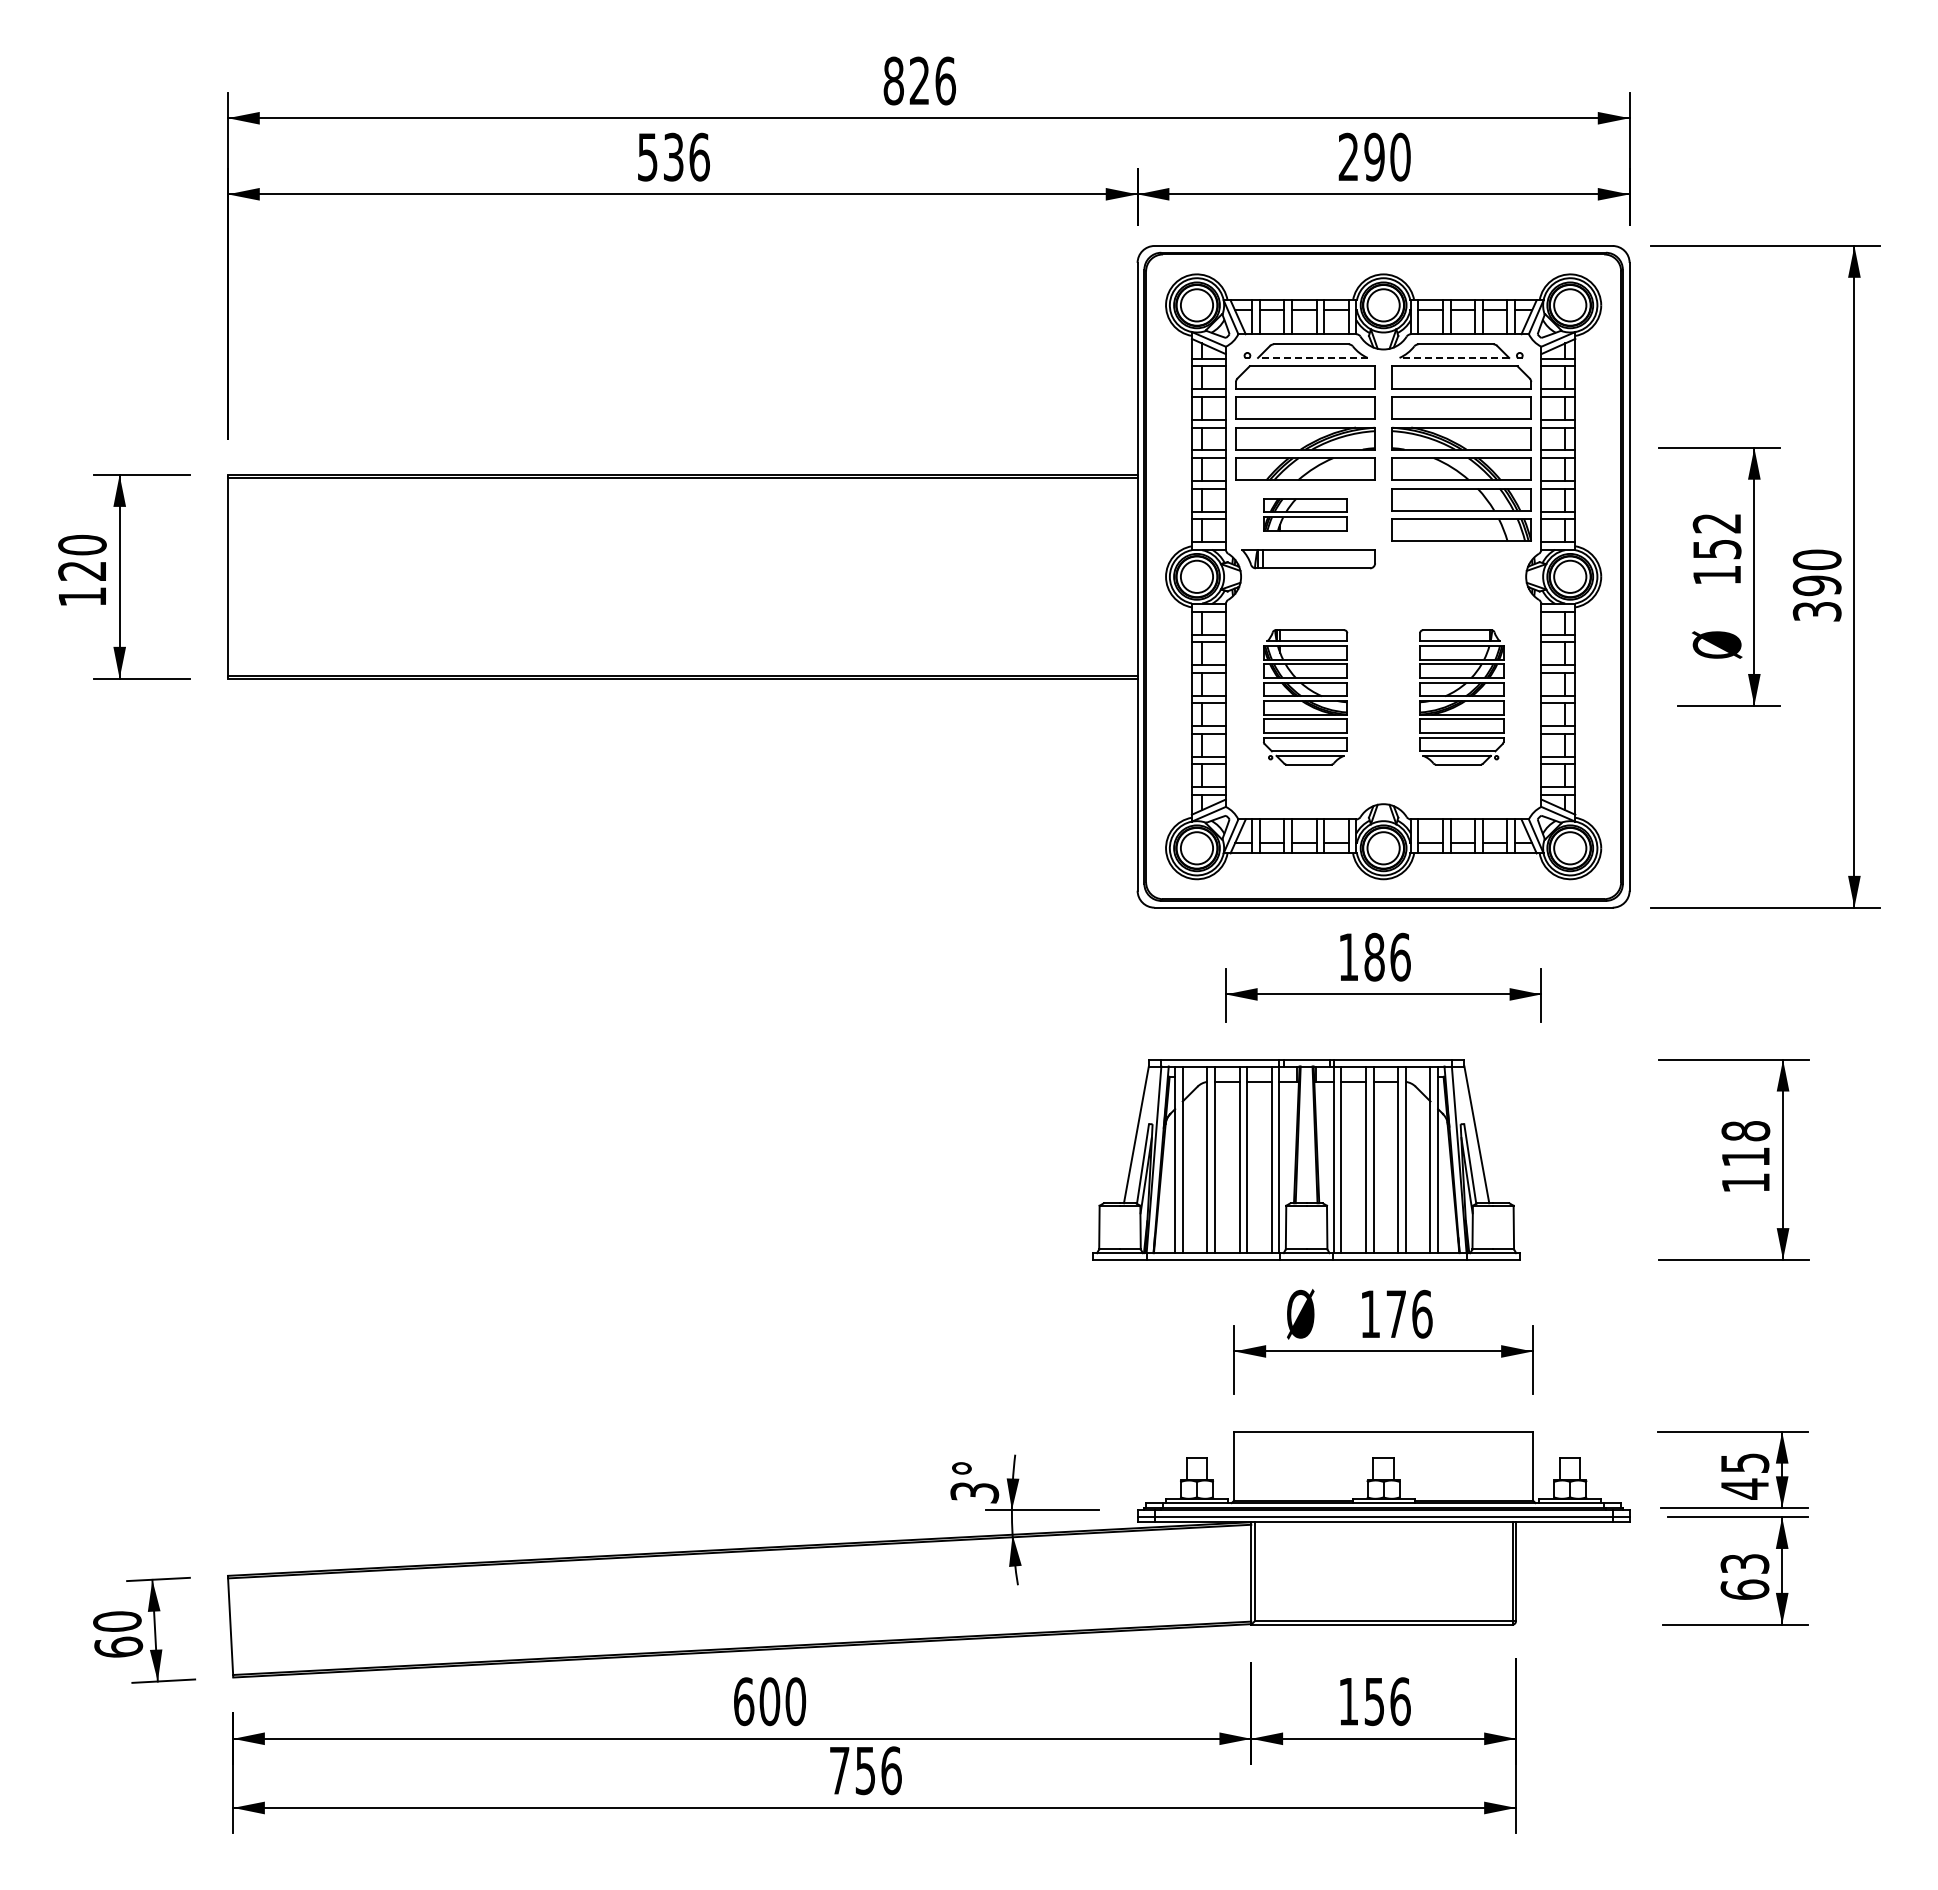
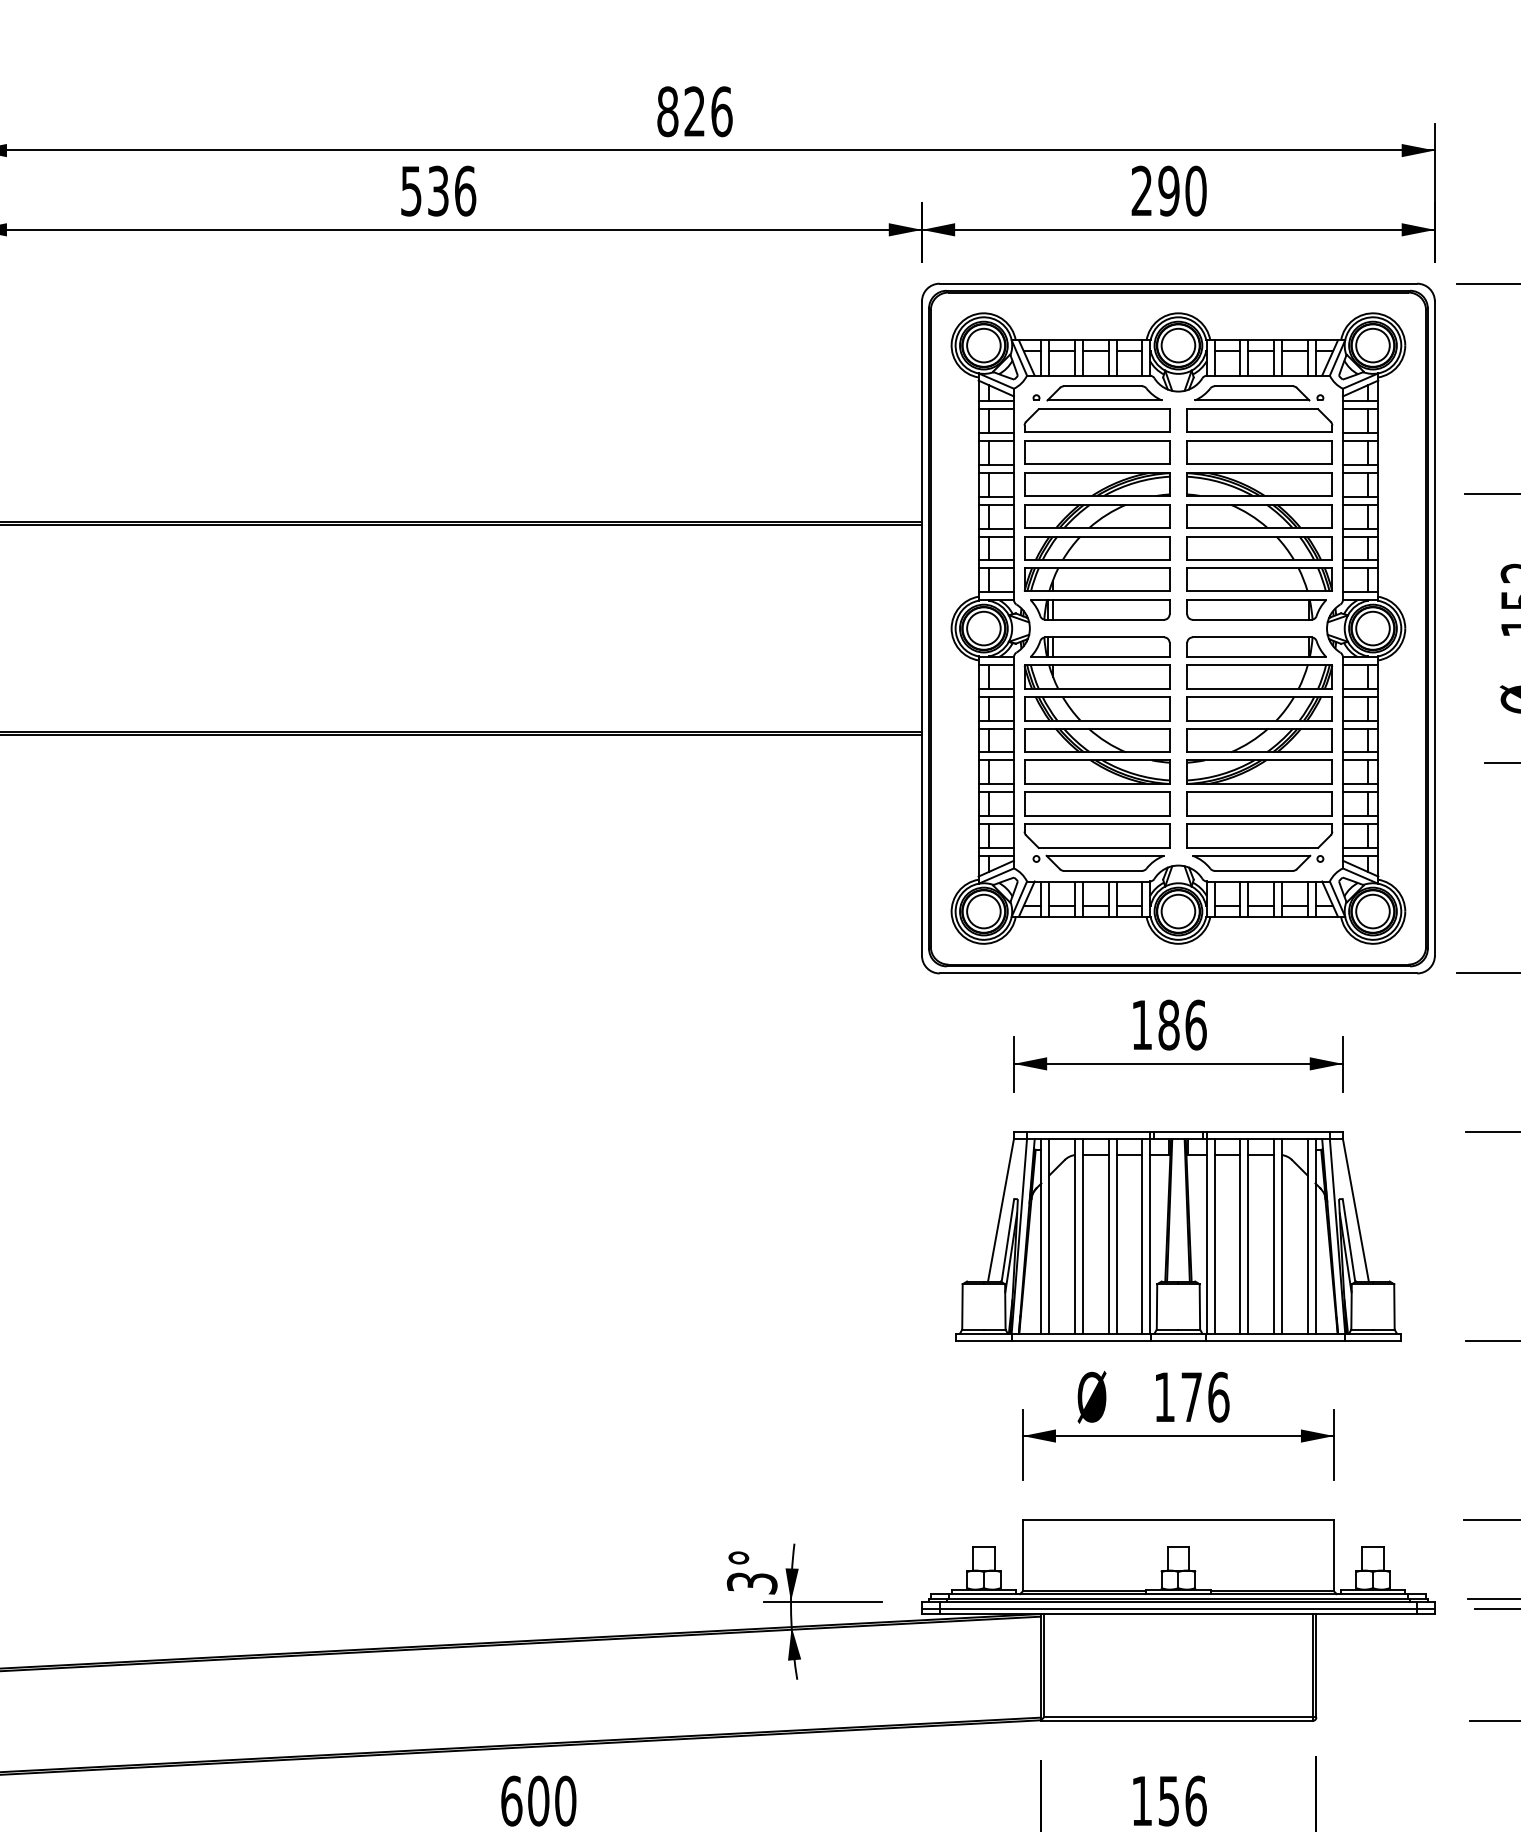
line: (1312, 357) -> (1104, 399), dashed -> solid
line: (1454, 357) -> (1252, 399), dashed -> solid
part: (1305, 514) -> (1097, 563), size x1.67
part: (1458, 559) -> (1256, 610), added
part: (1305, 697) -> (1097, 754), size x1.67
part: (1461, 697) -> (1259, 754), size x1.67
part: (1306, 1159) -> (1178, 1235), moved

